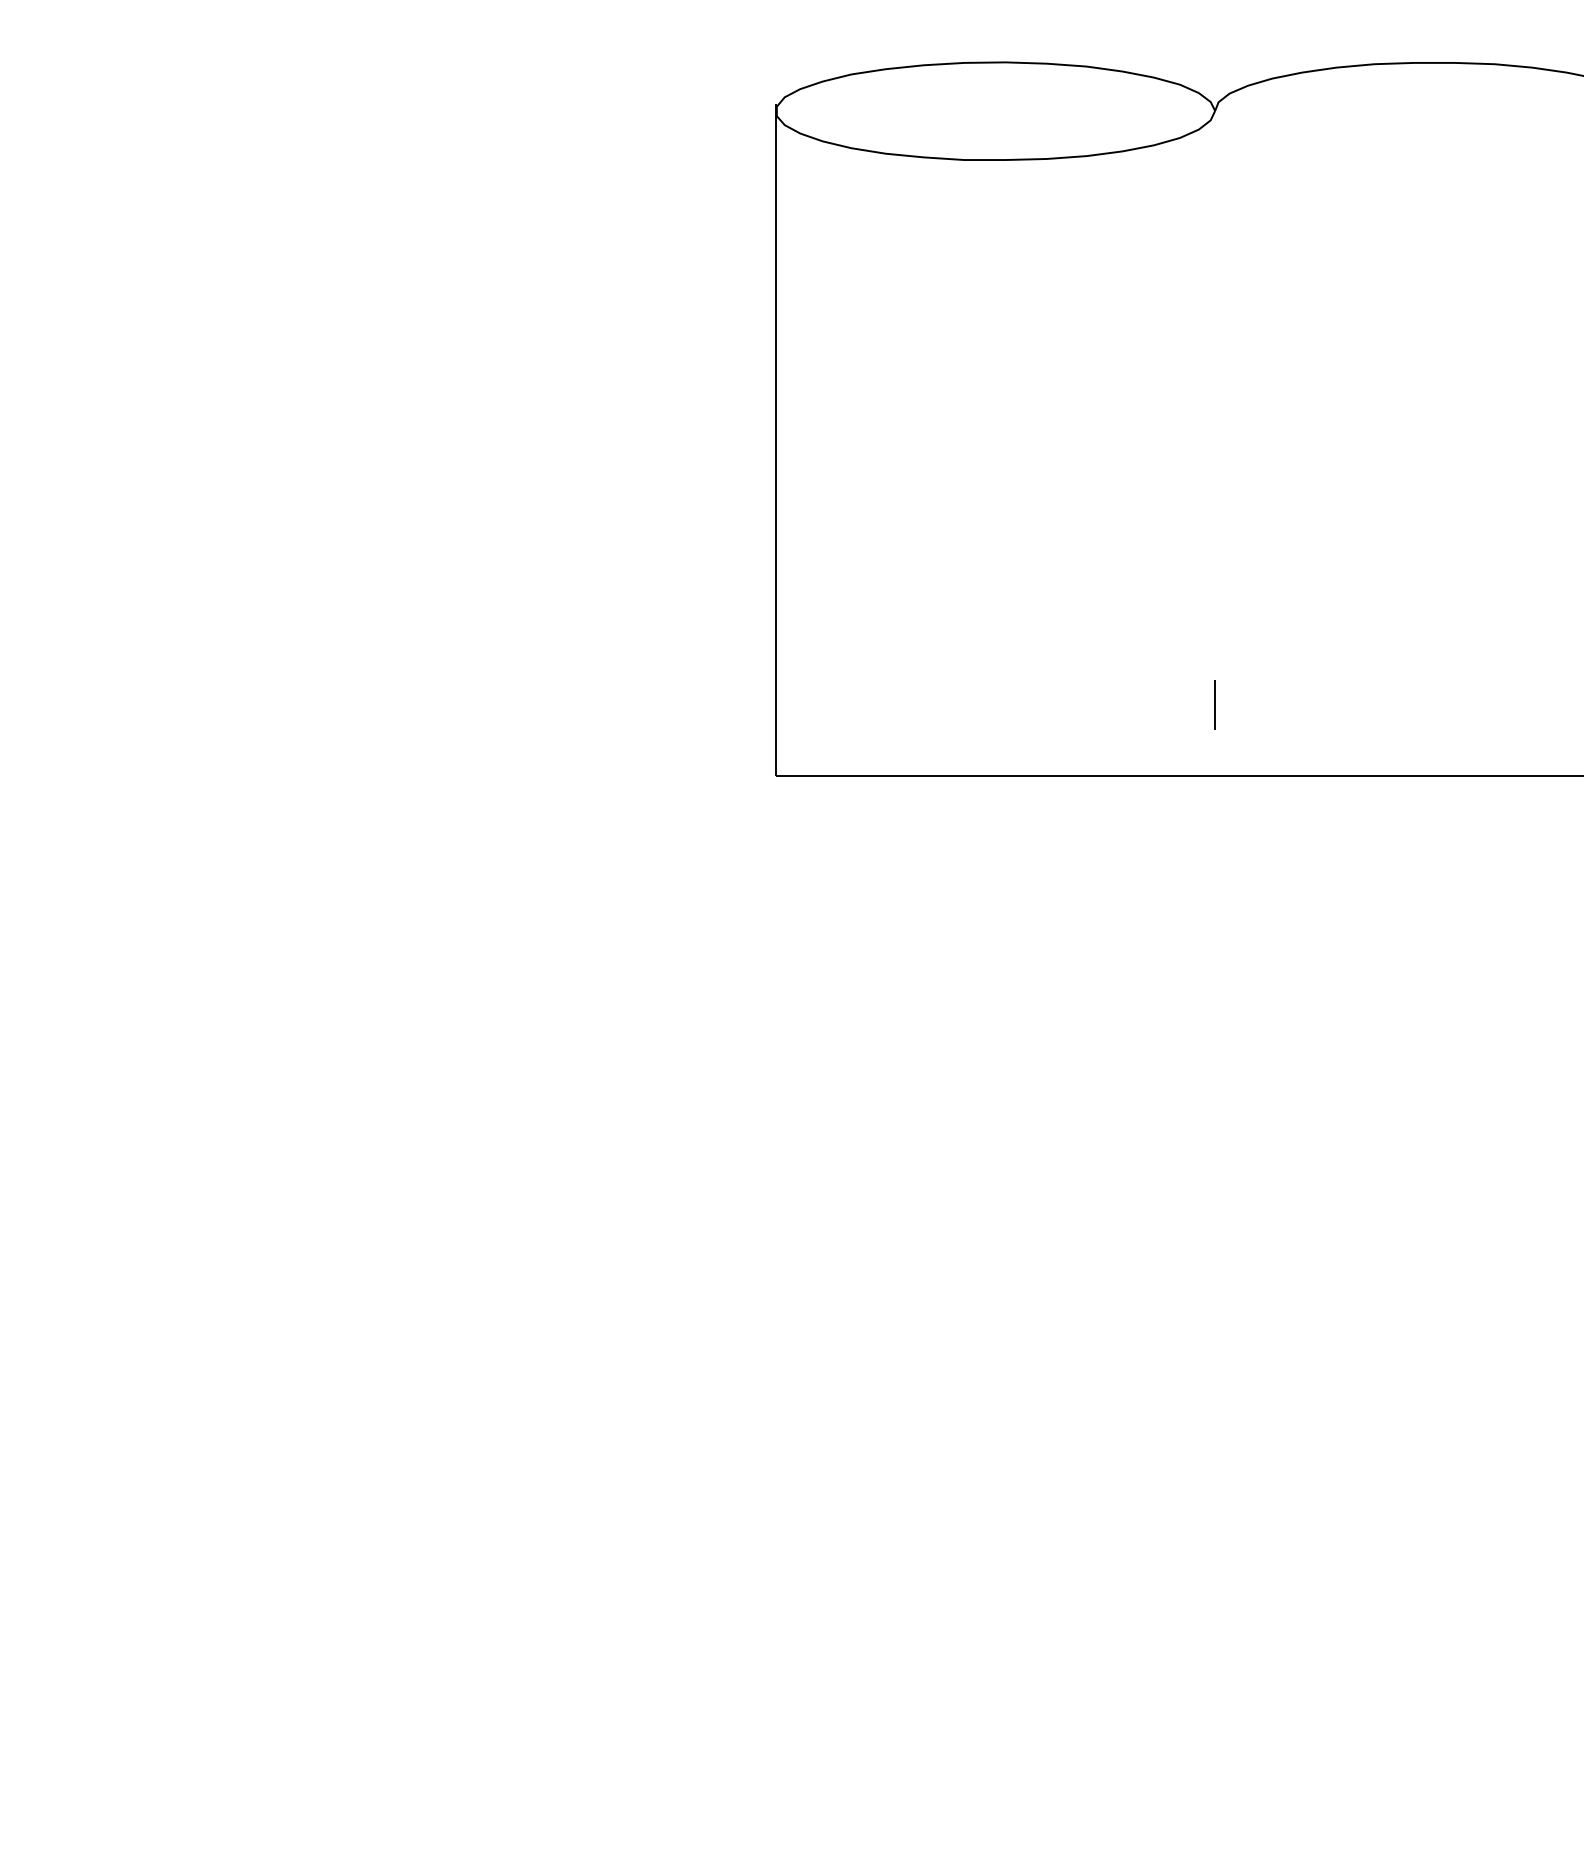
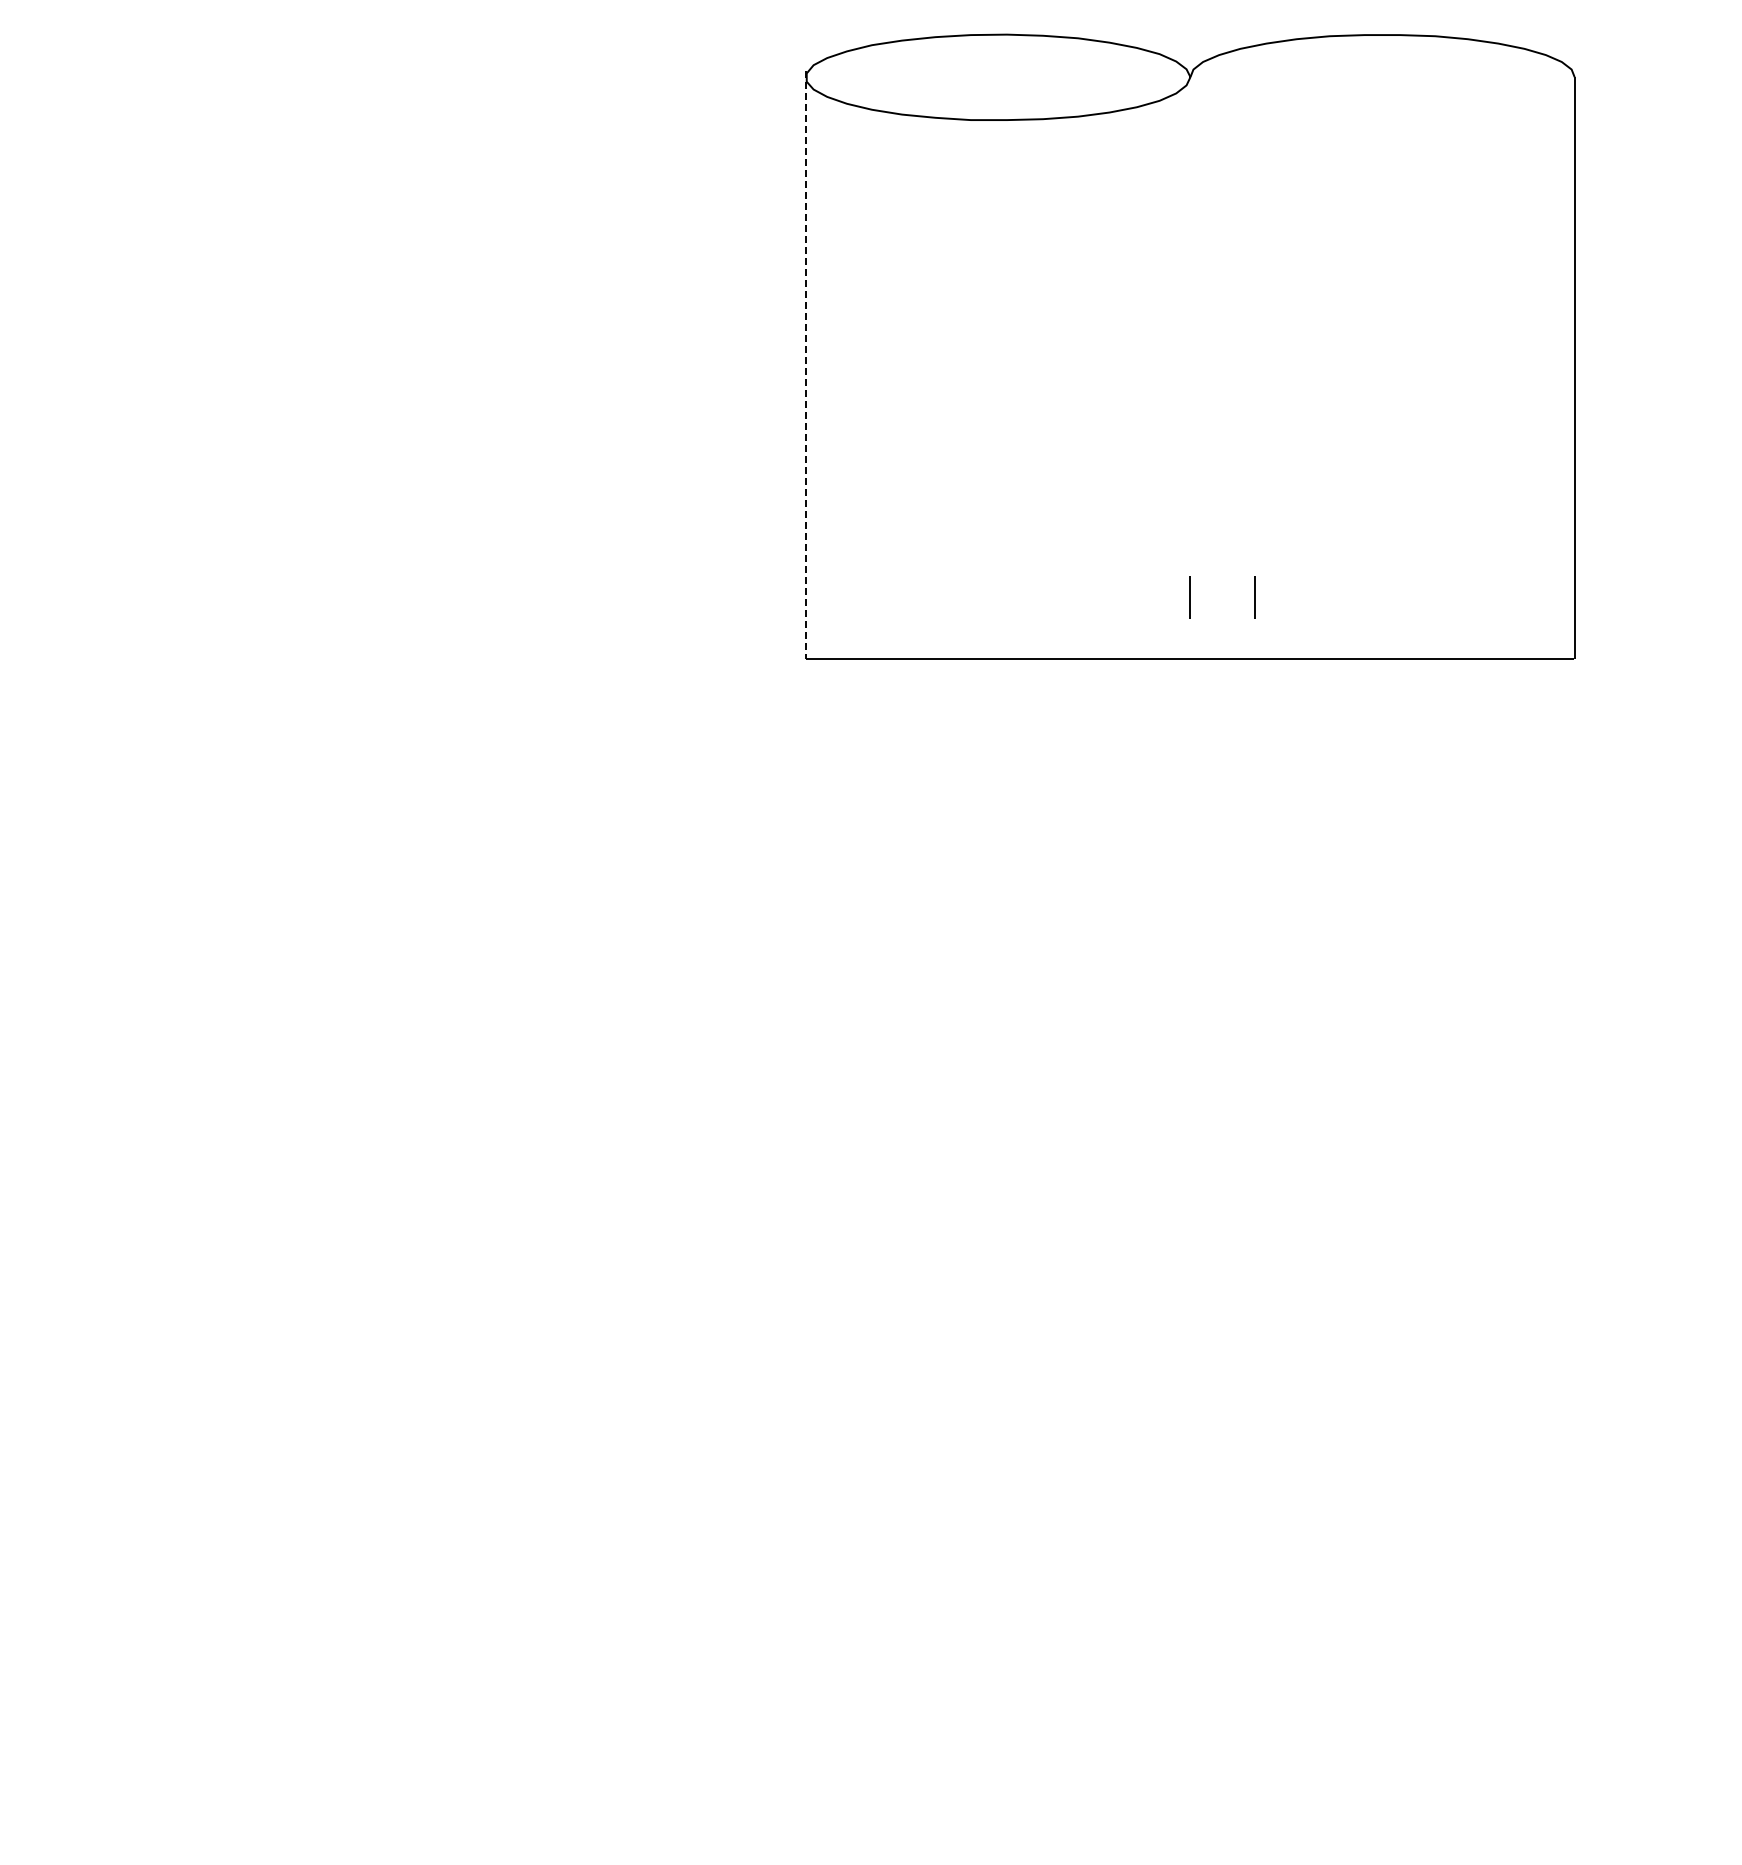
line: (776, 440) -> (806, 365), solid -> dashed
line: (1288, 705) -> (1254, 597), added

